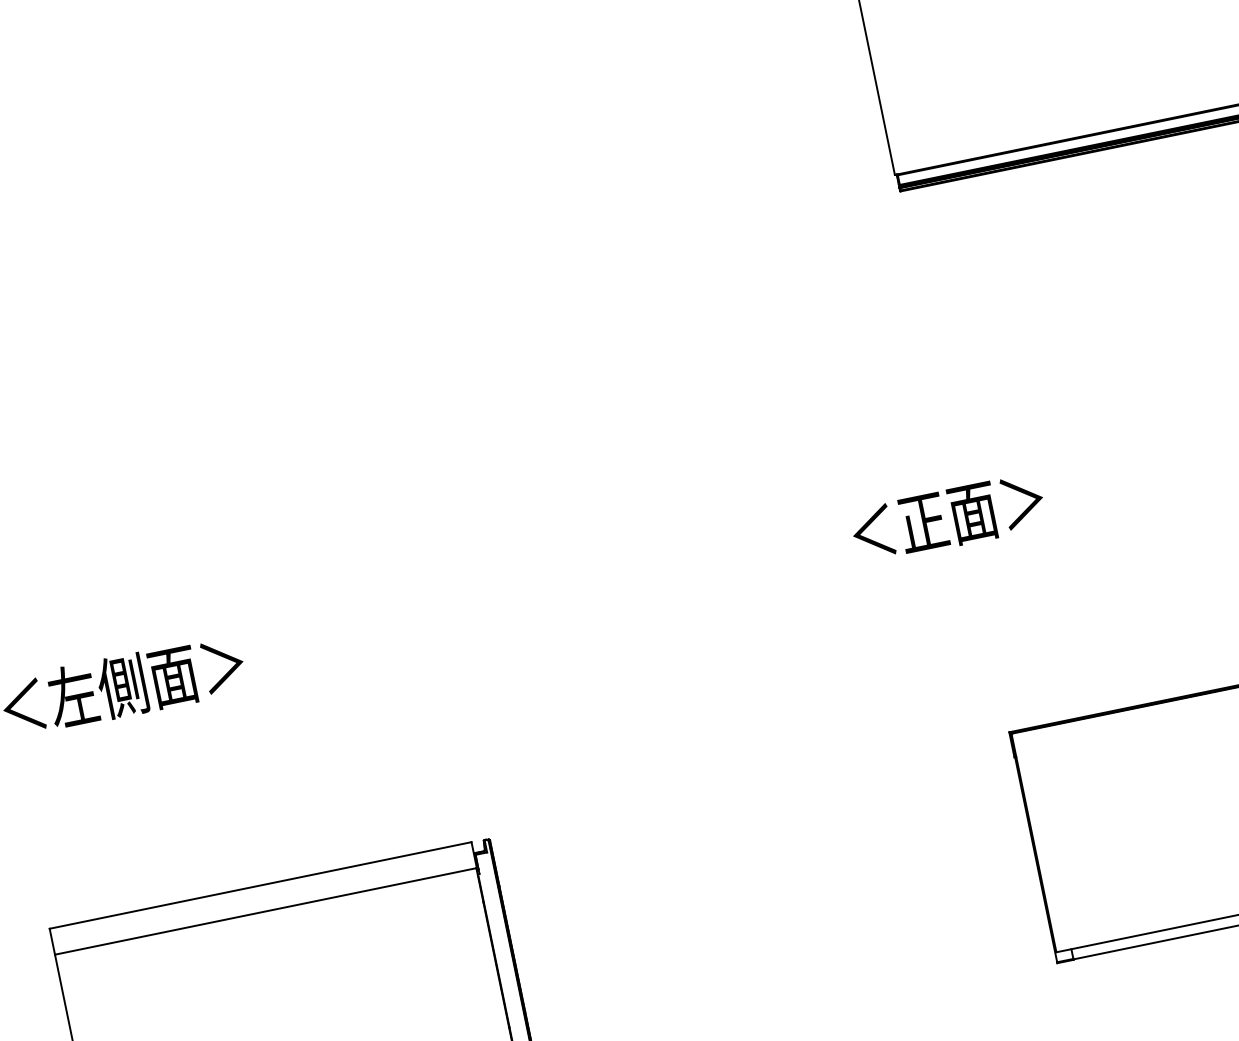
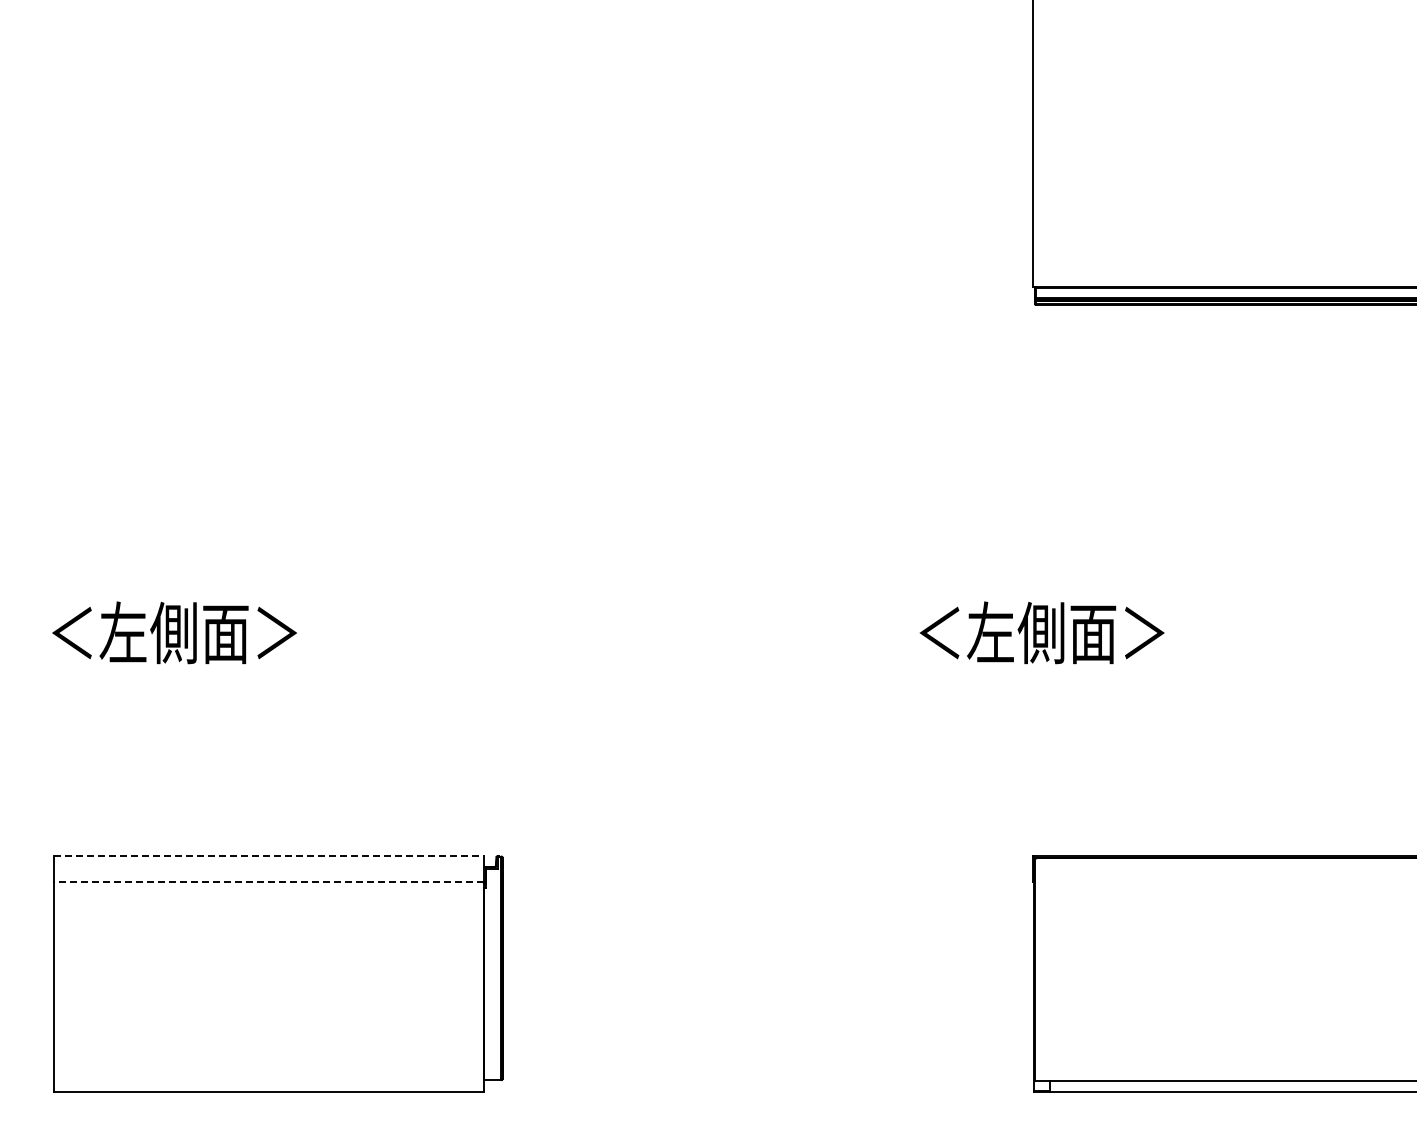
text: (995, 506) -> (1065, 632), ＜正面＞ -> ＜左側面＞
line: (261, 885) -> (269, 855), solid -> dashed
line: (265, 911) -> (268, 882), solid -> dashed

